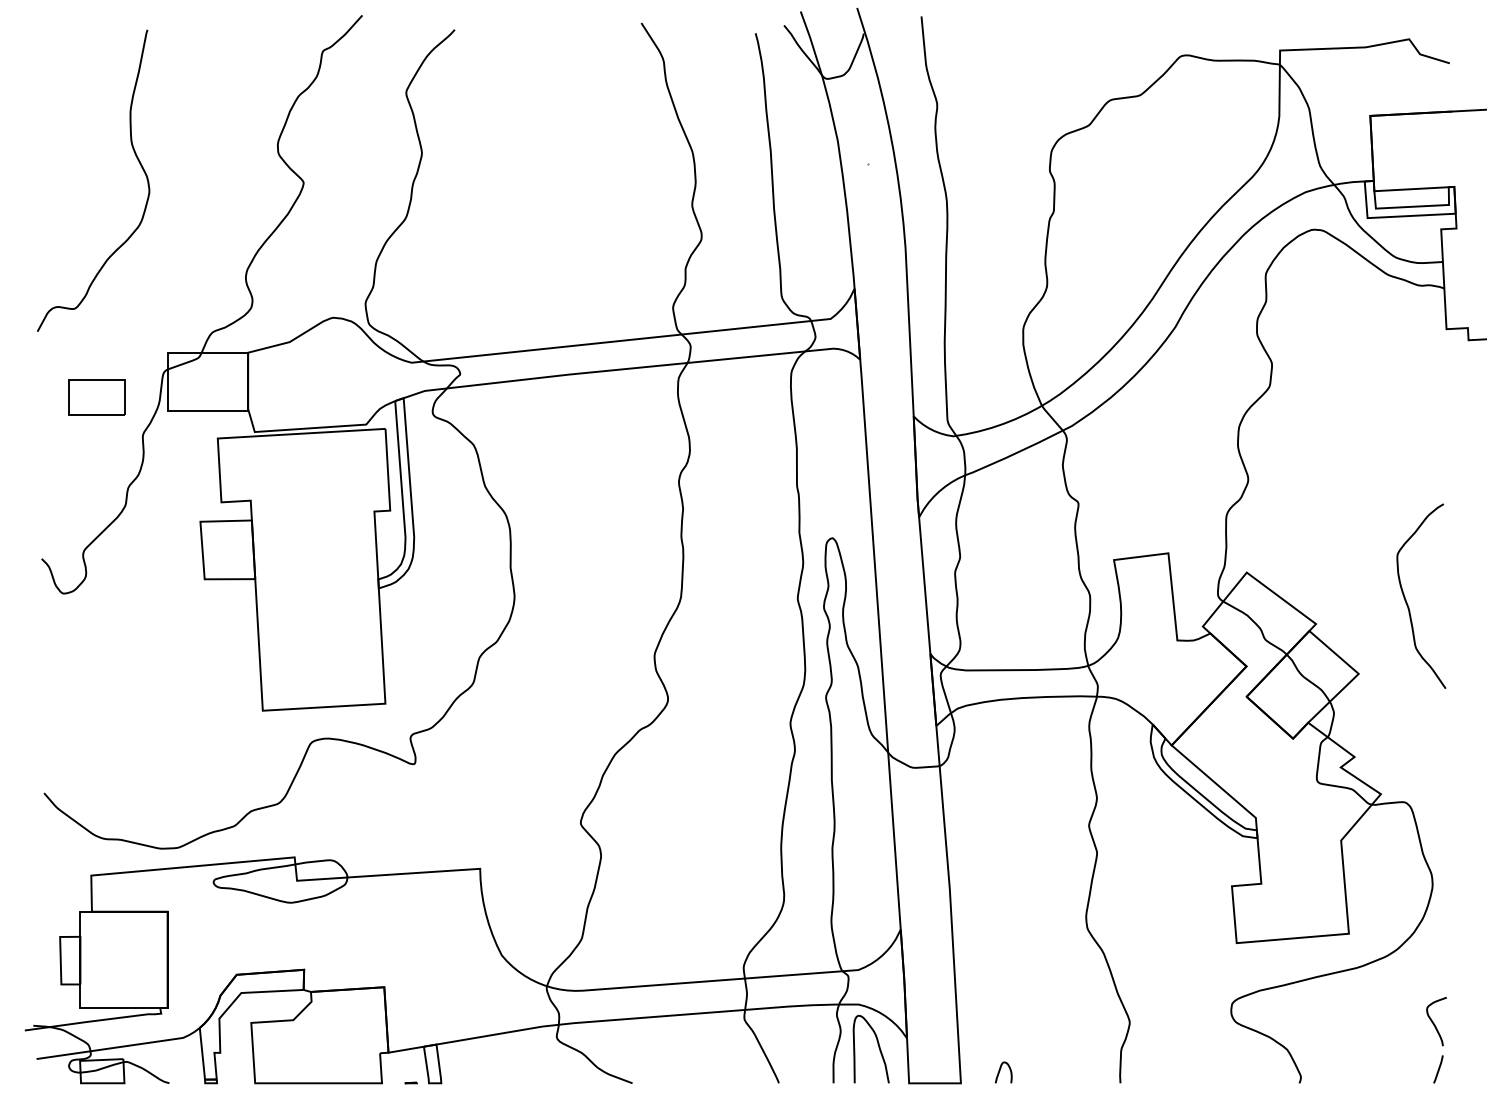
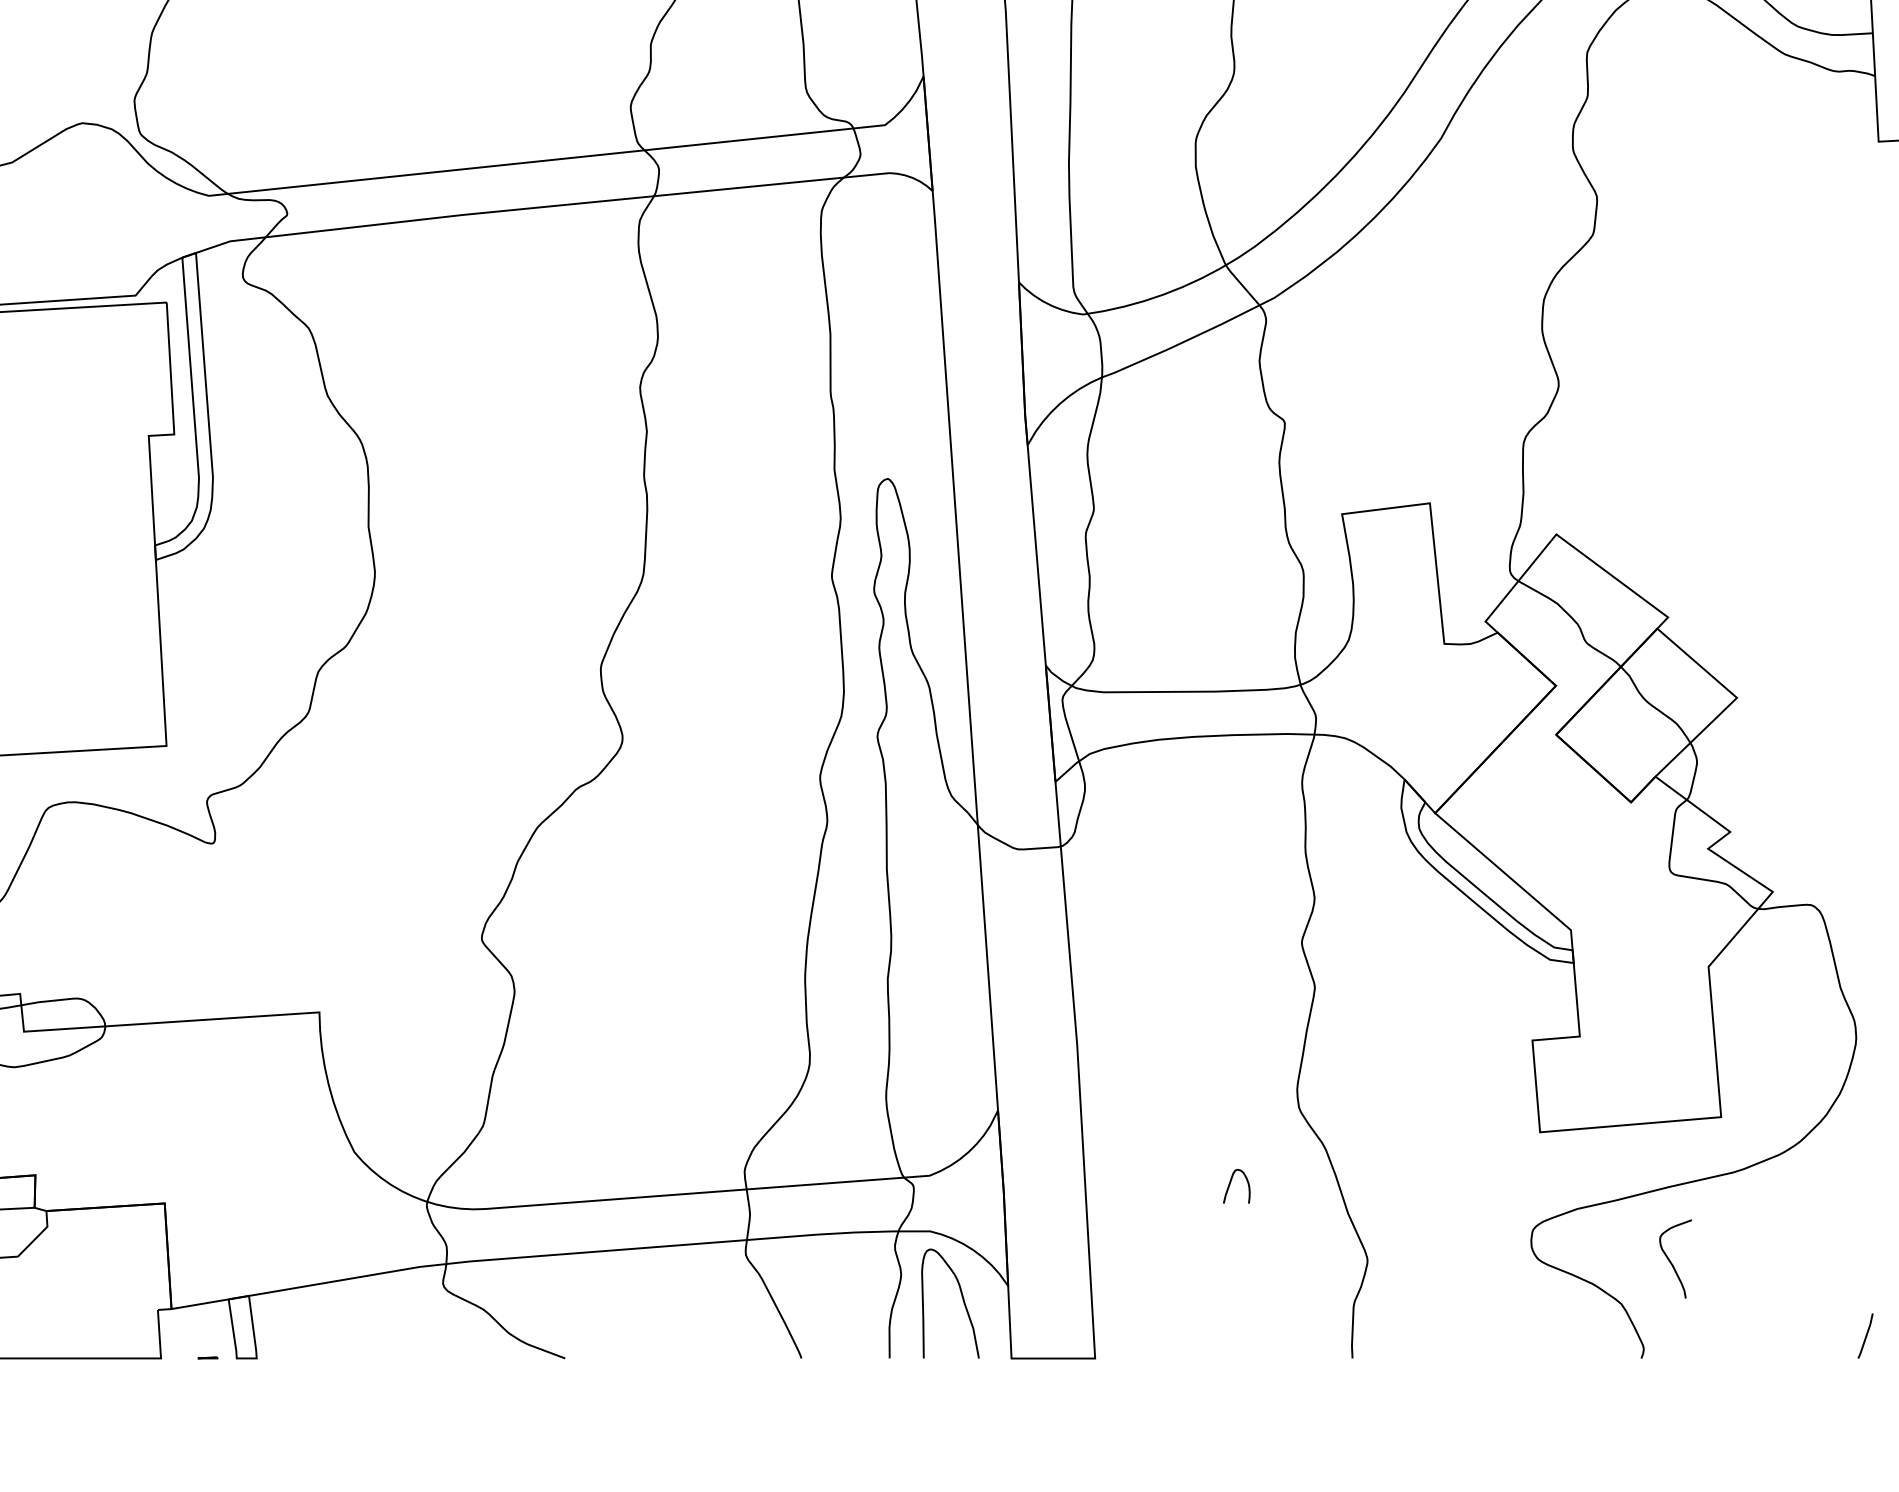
curve: (1406, 599) -> (1814, 577), removed
curve: (1434, 1023) -> (1672, 1261), moved
curve: (1000, 1071) -> (1231, 1184), moved

